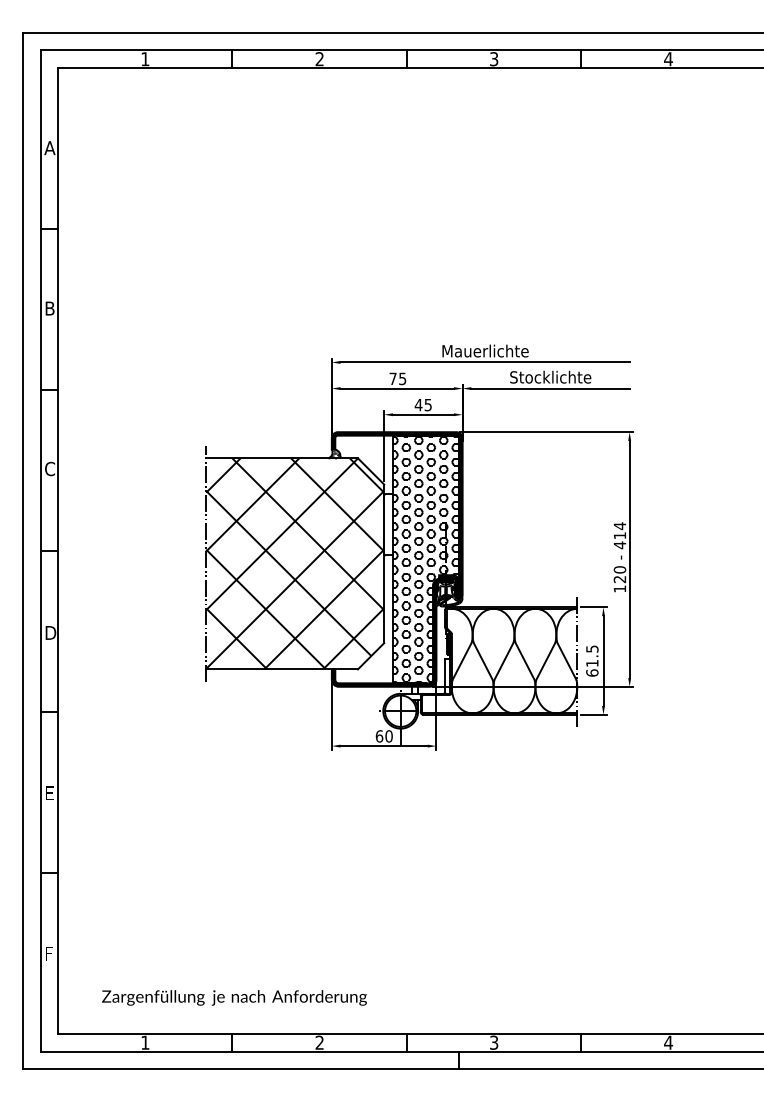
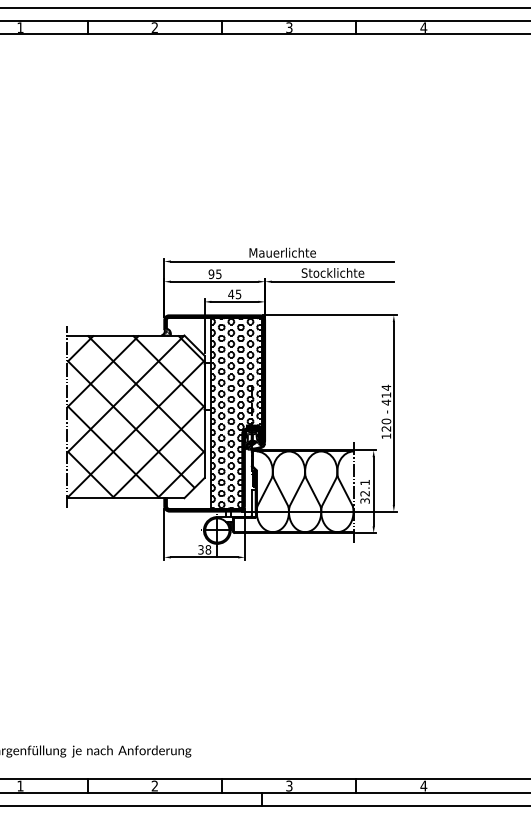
text: (392, 378) -> (211, 273), 75 -> 95
text: (592, 660) -> (365, 491), 61.5 -> 32.1
text: (383, 736) -> (204, 549), 60 -> 38

